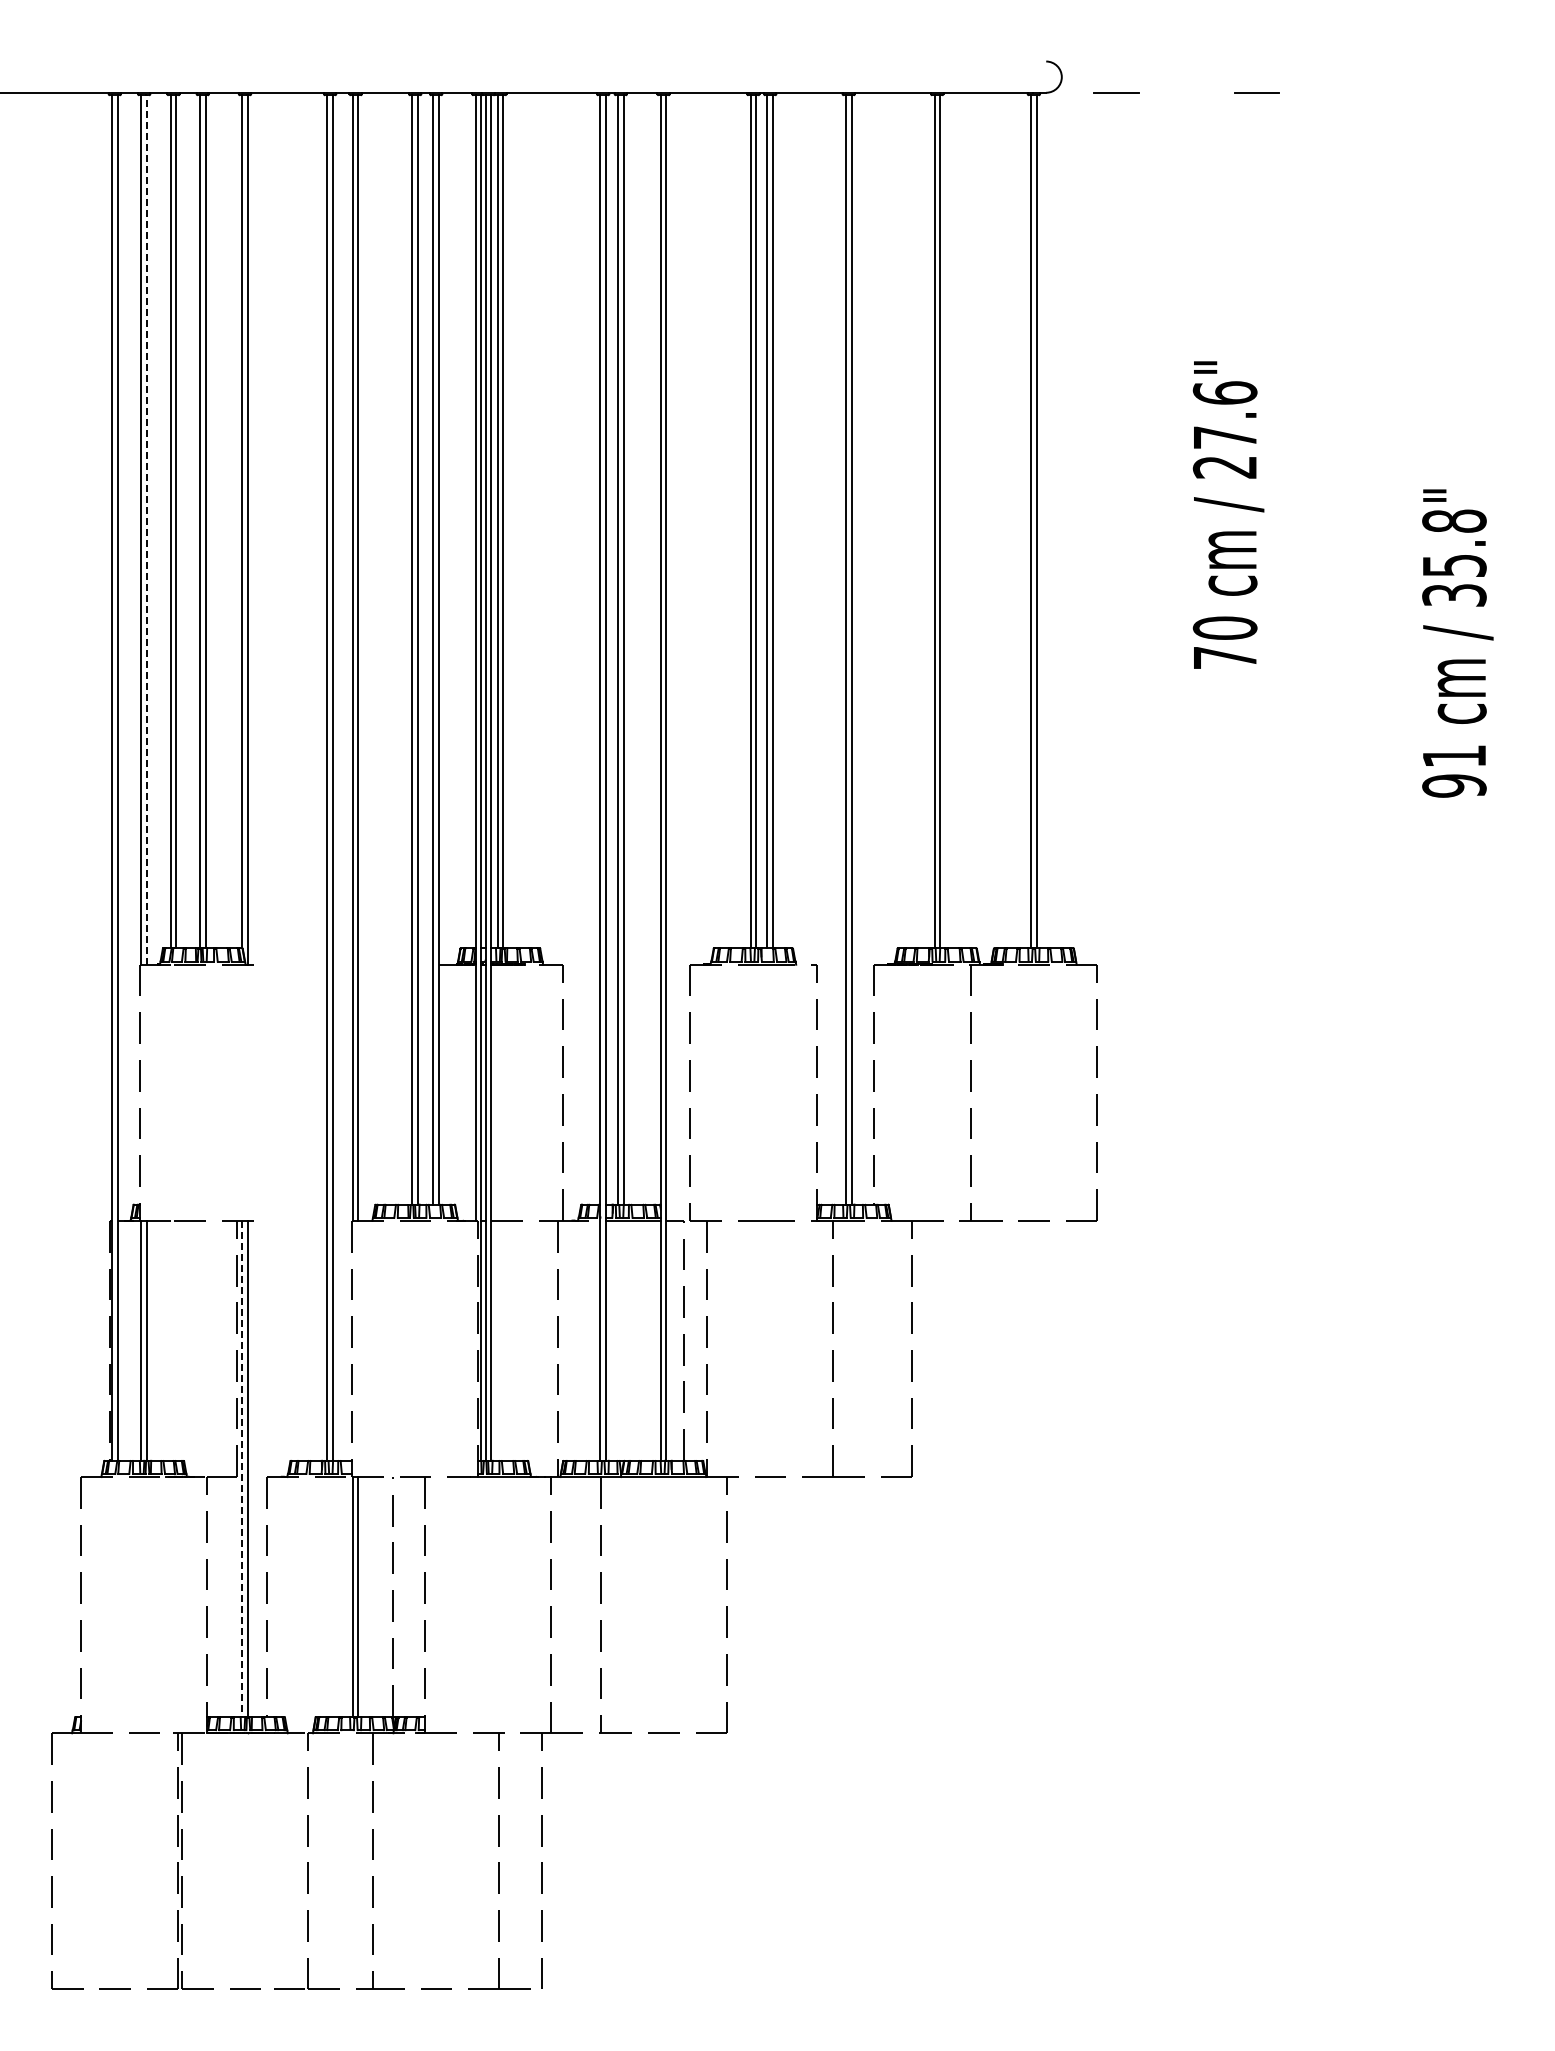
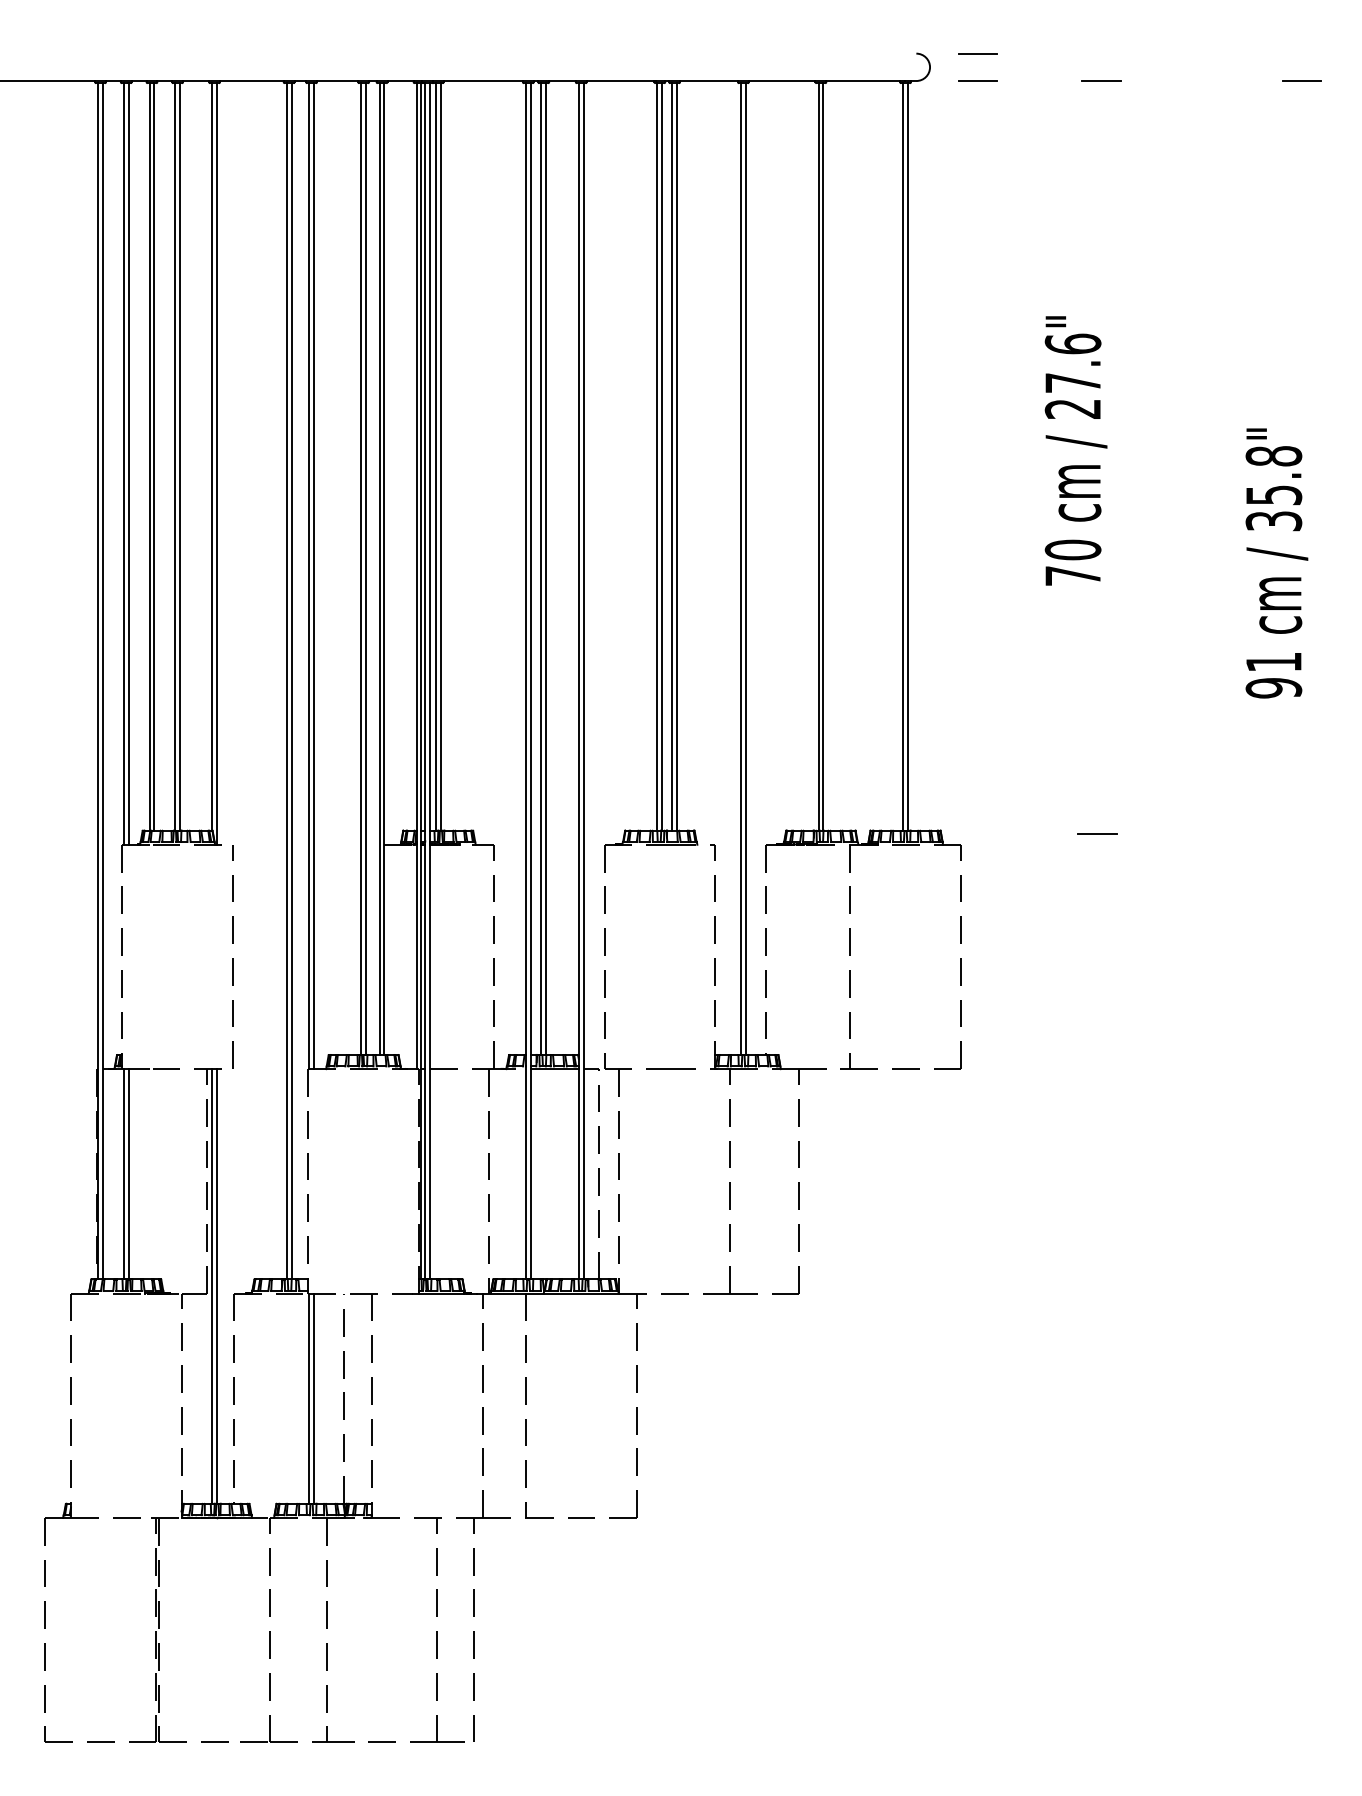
line: (1116, 61) -> (977, 53), added
line: (1486, 92) -> (1302, 80), added
line: (146, 529) -> (128, 463), dashed -> solid
line: (1252, 952) -> (1097, 834), added
line: (265, 1094) -> (232, 958), added
line: (242, 1469) -> (212, 1286), dashed -> solid

